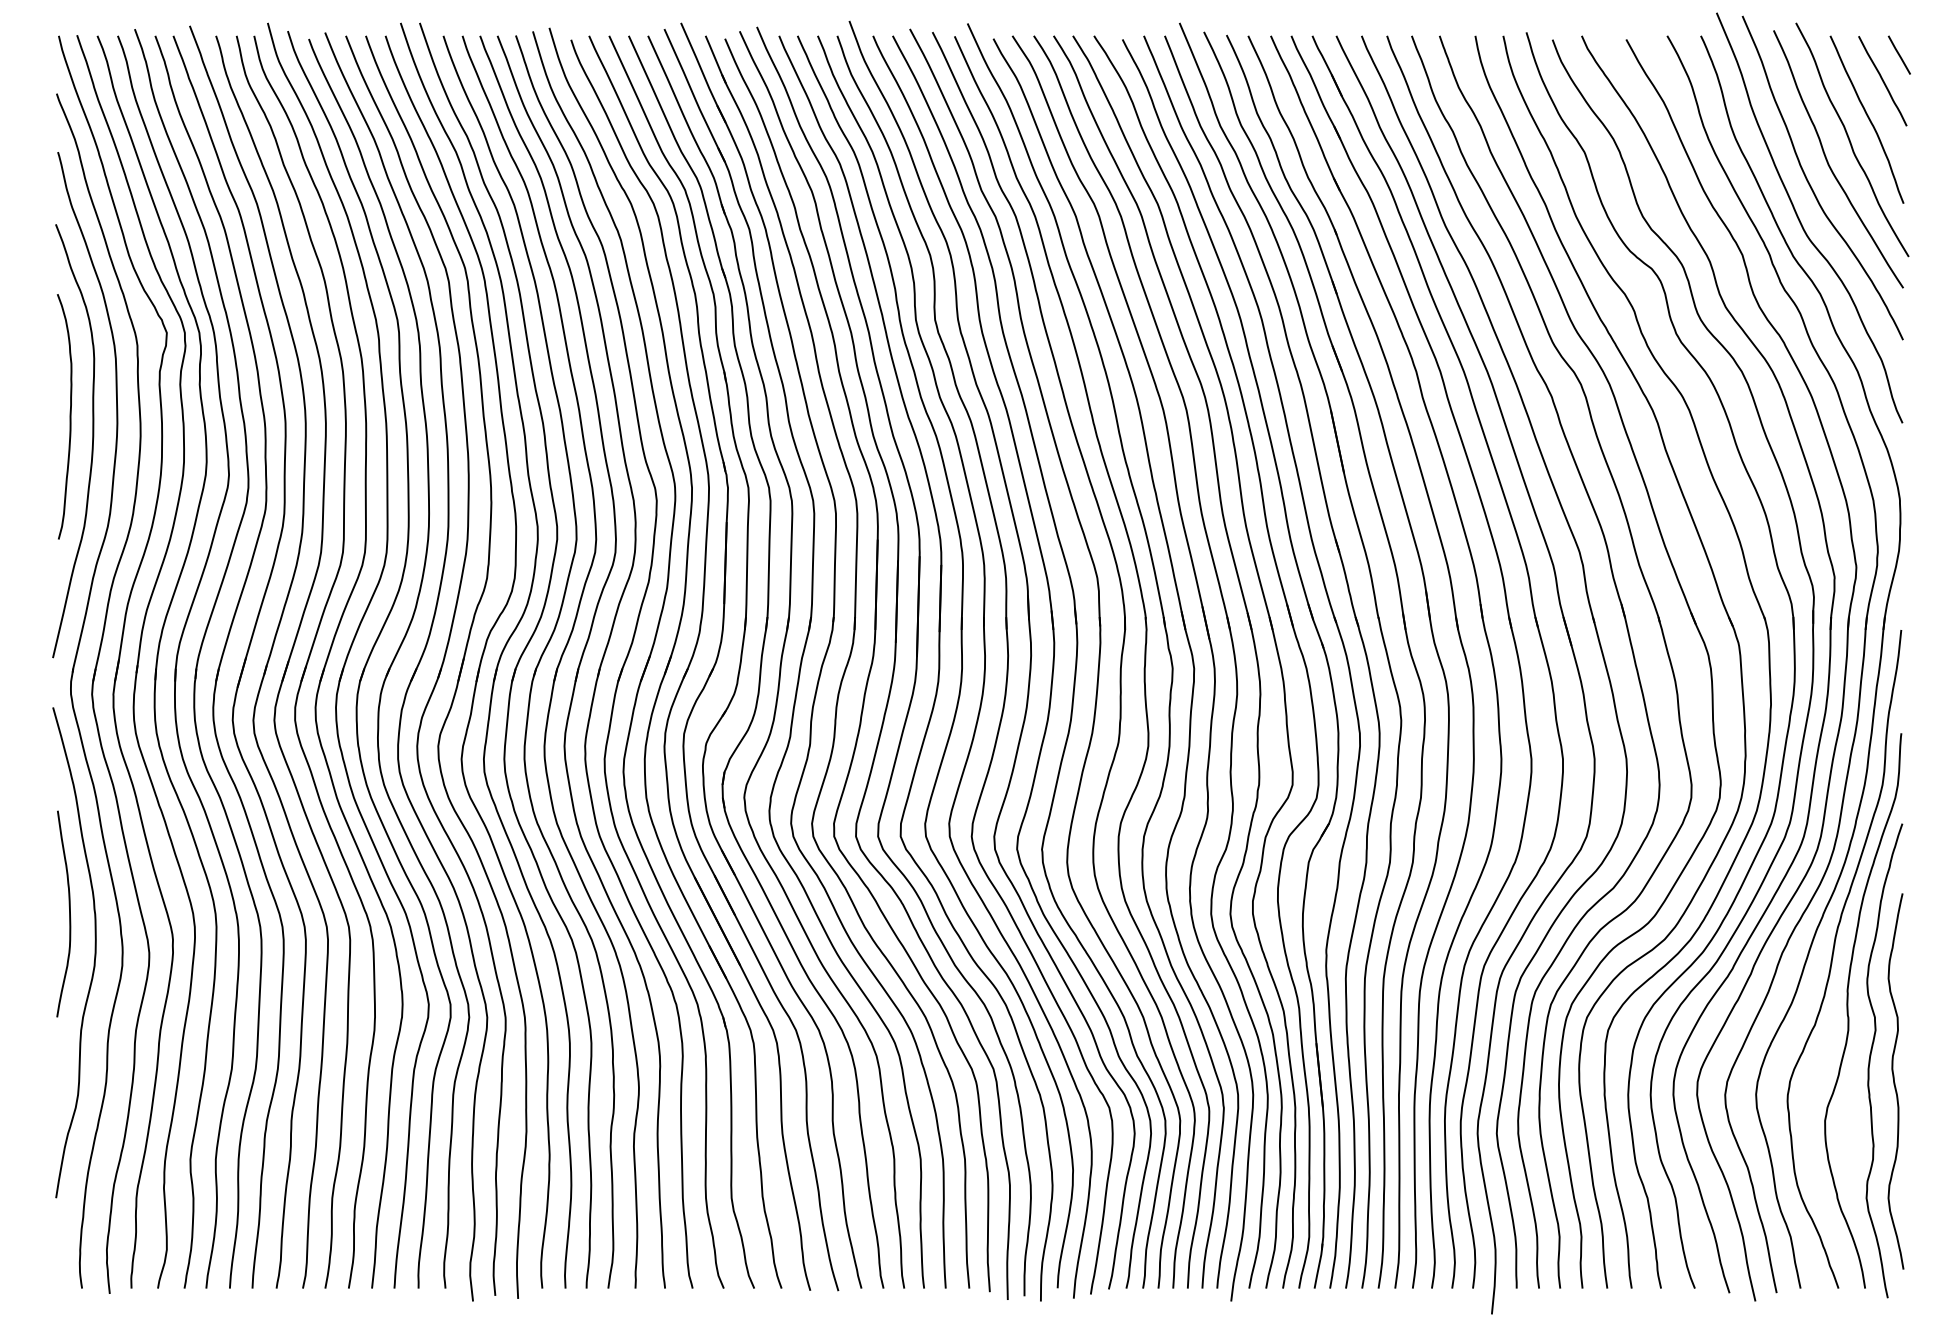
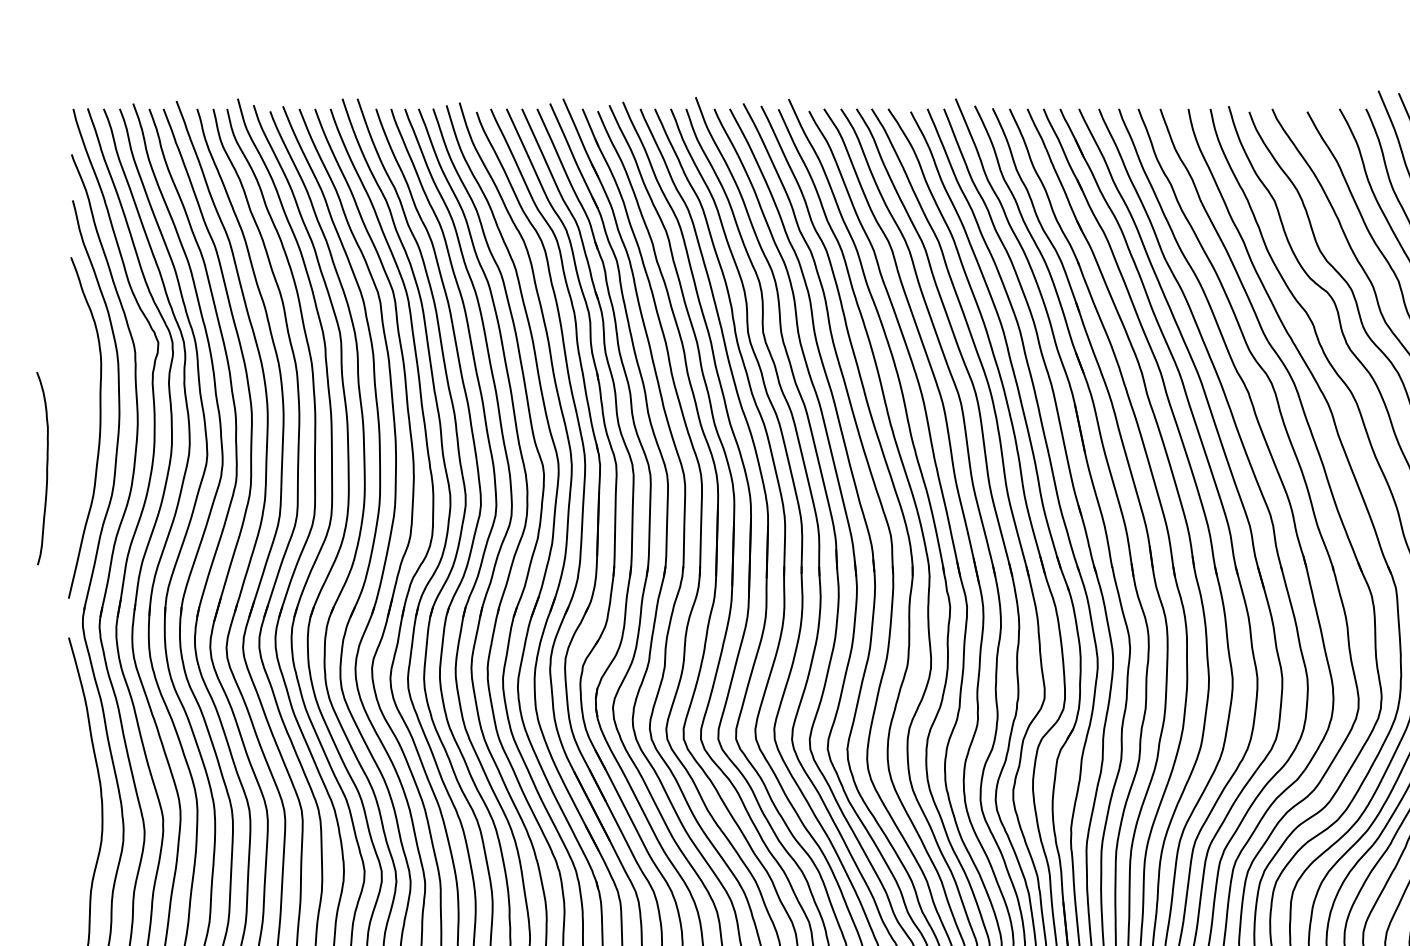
curve: (69, 416) -> (46, 468), moved
curve: (69, 913) -> (81, 799), removed

